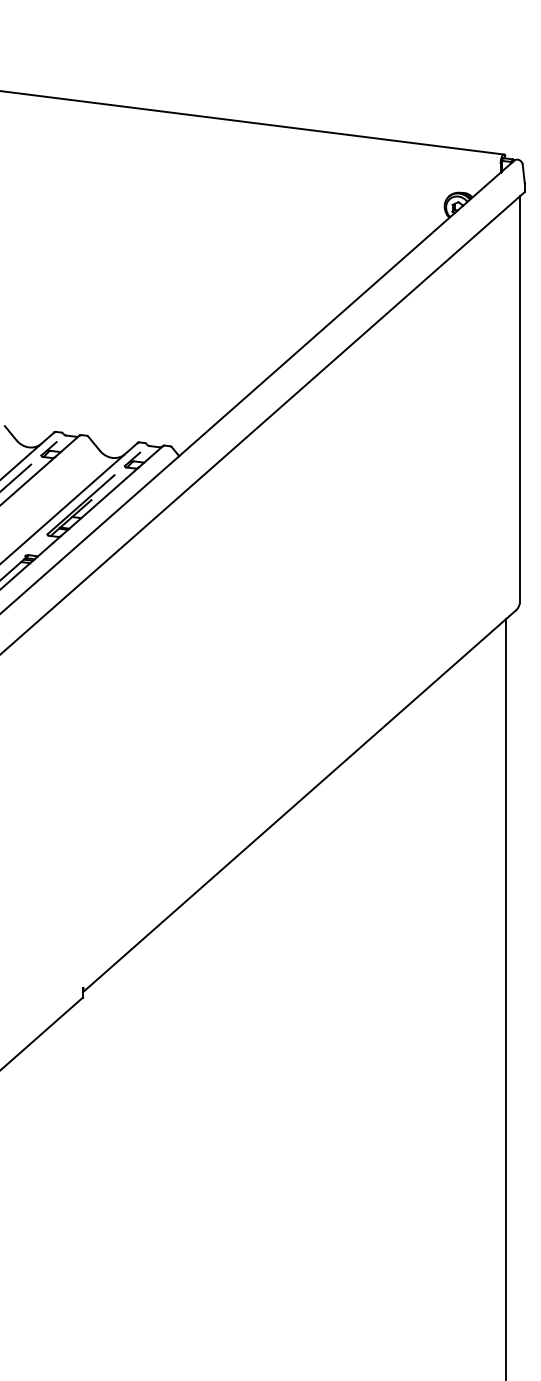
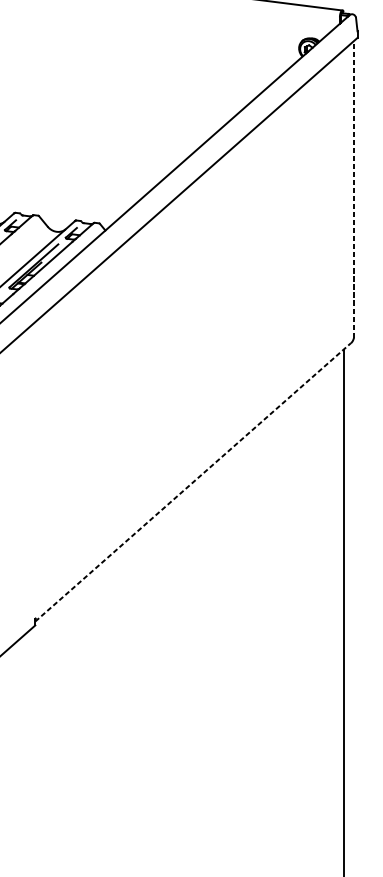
line: (520, 399) -> (354, 189), solid -> dashed
line: (299, 801) -> (193, 482), solid -> dashed

